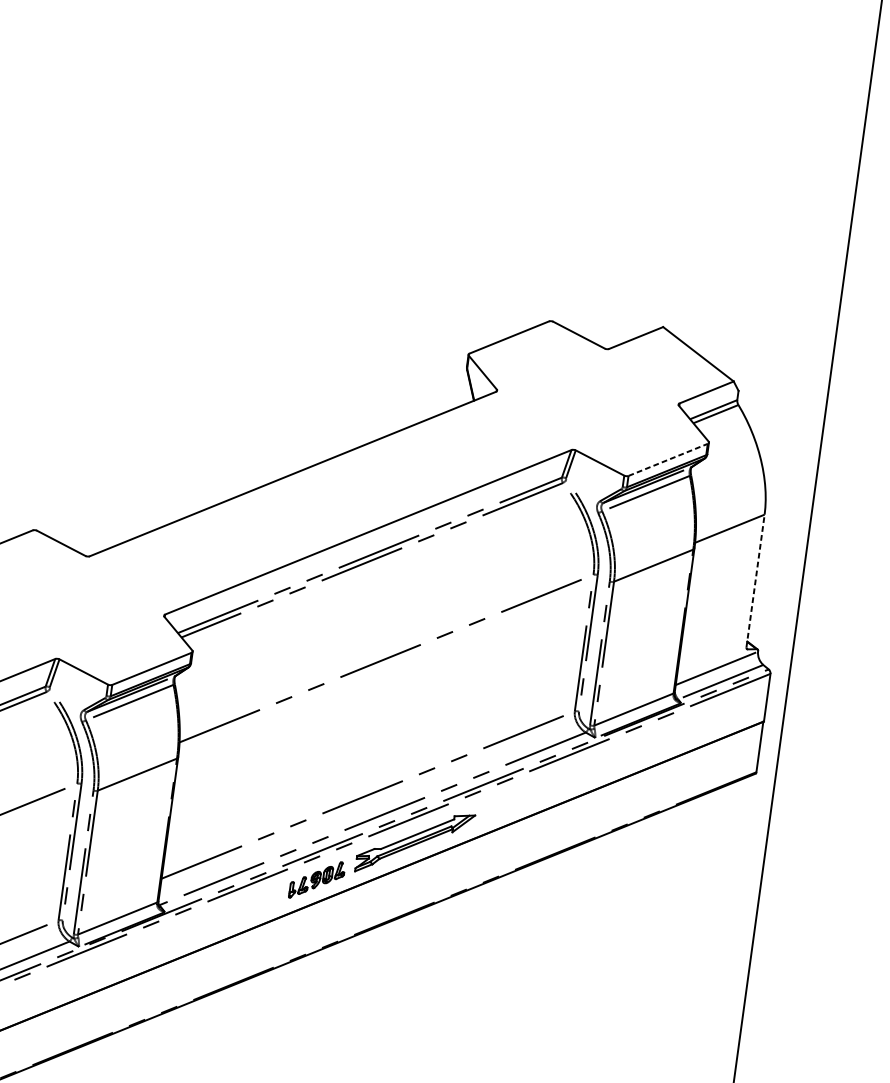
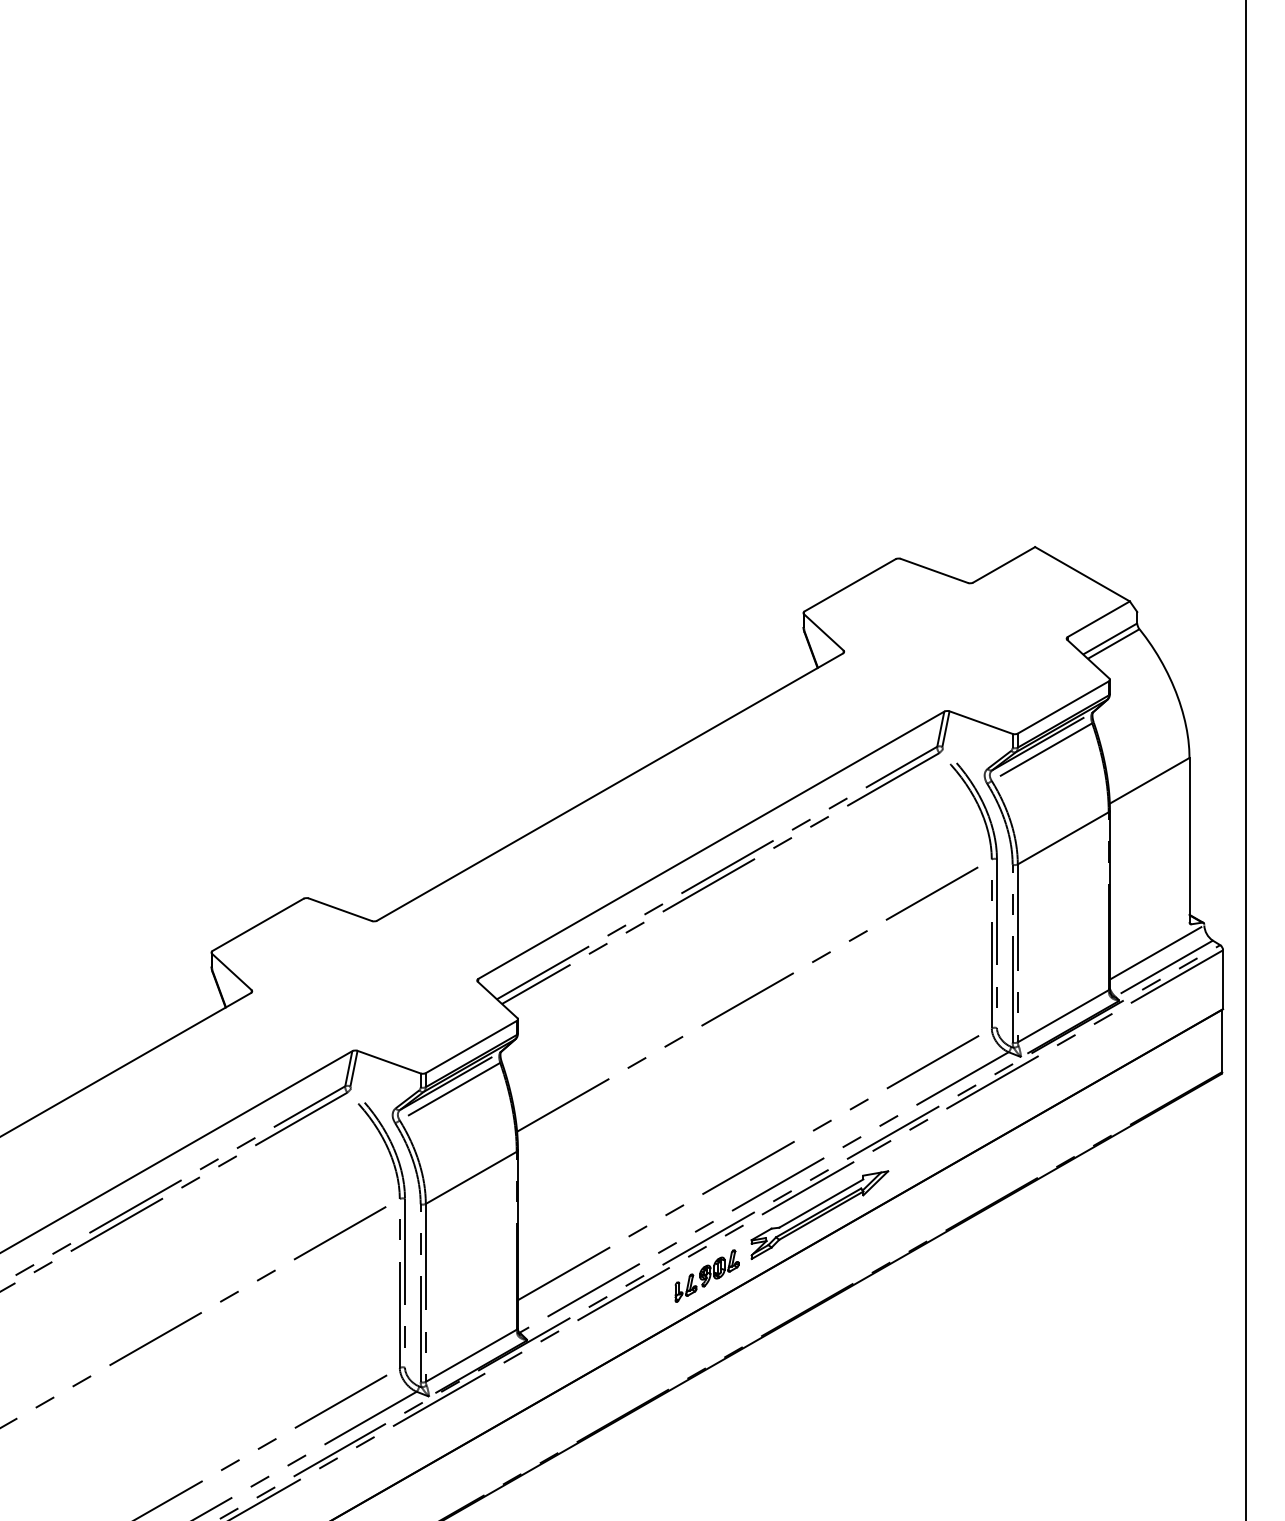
line: (668, 459) -> (1063, 707), dashed -> solid
line: (755, 580) -> (1189, 839), dashed -> solid

